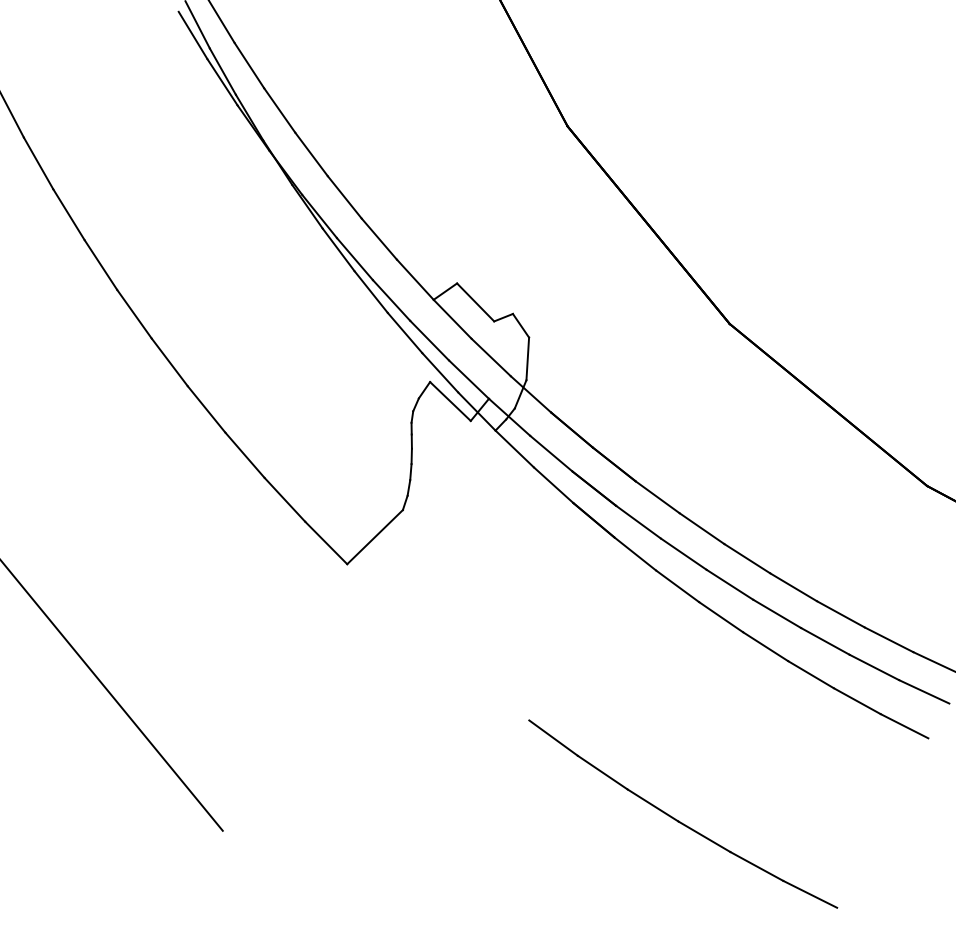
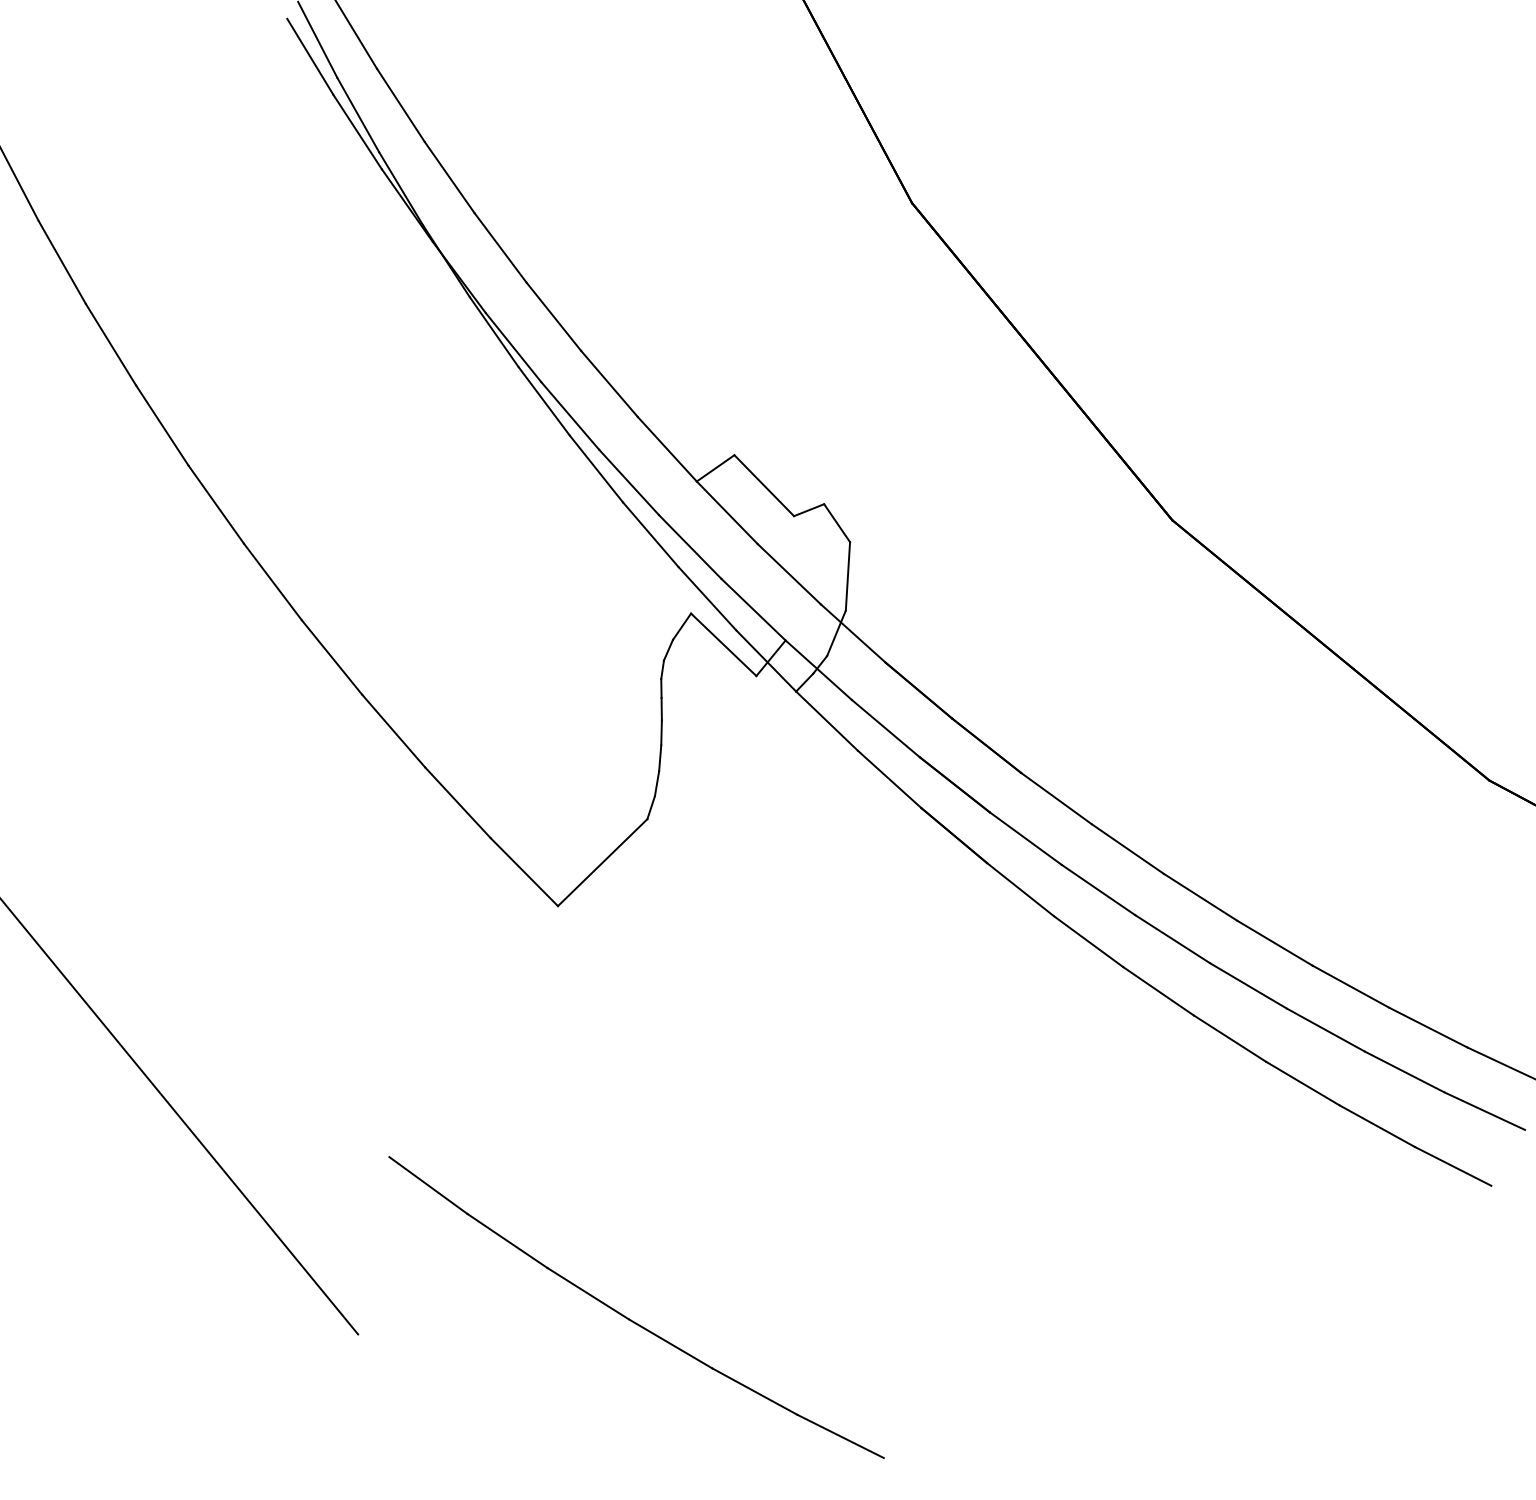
part: (679, 820) -> (630, 1317), moved

